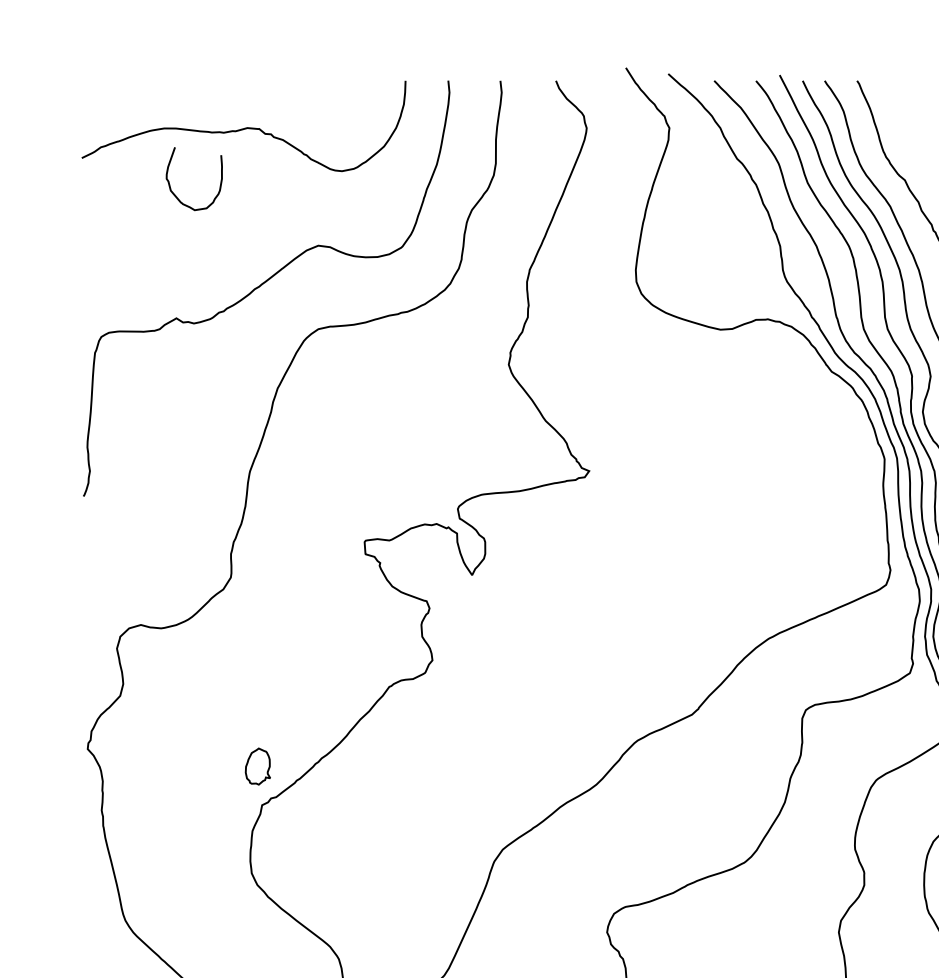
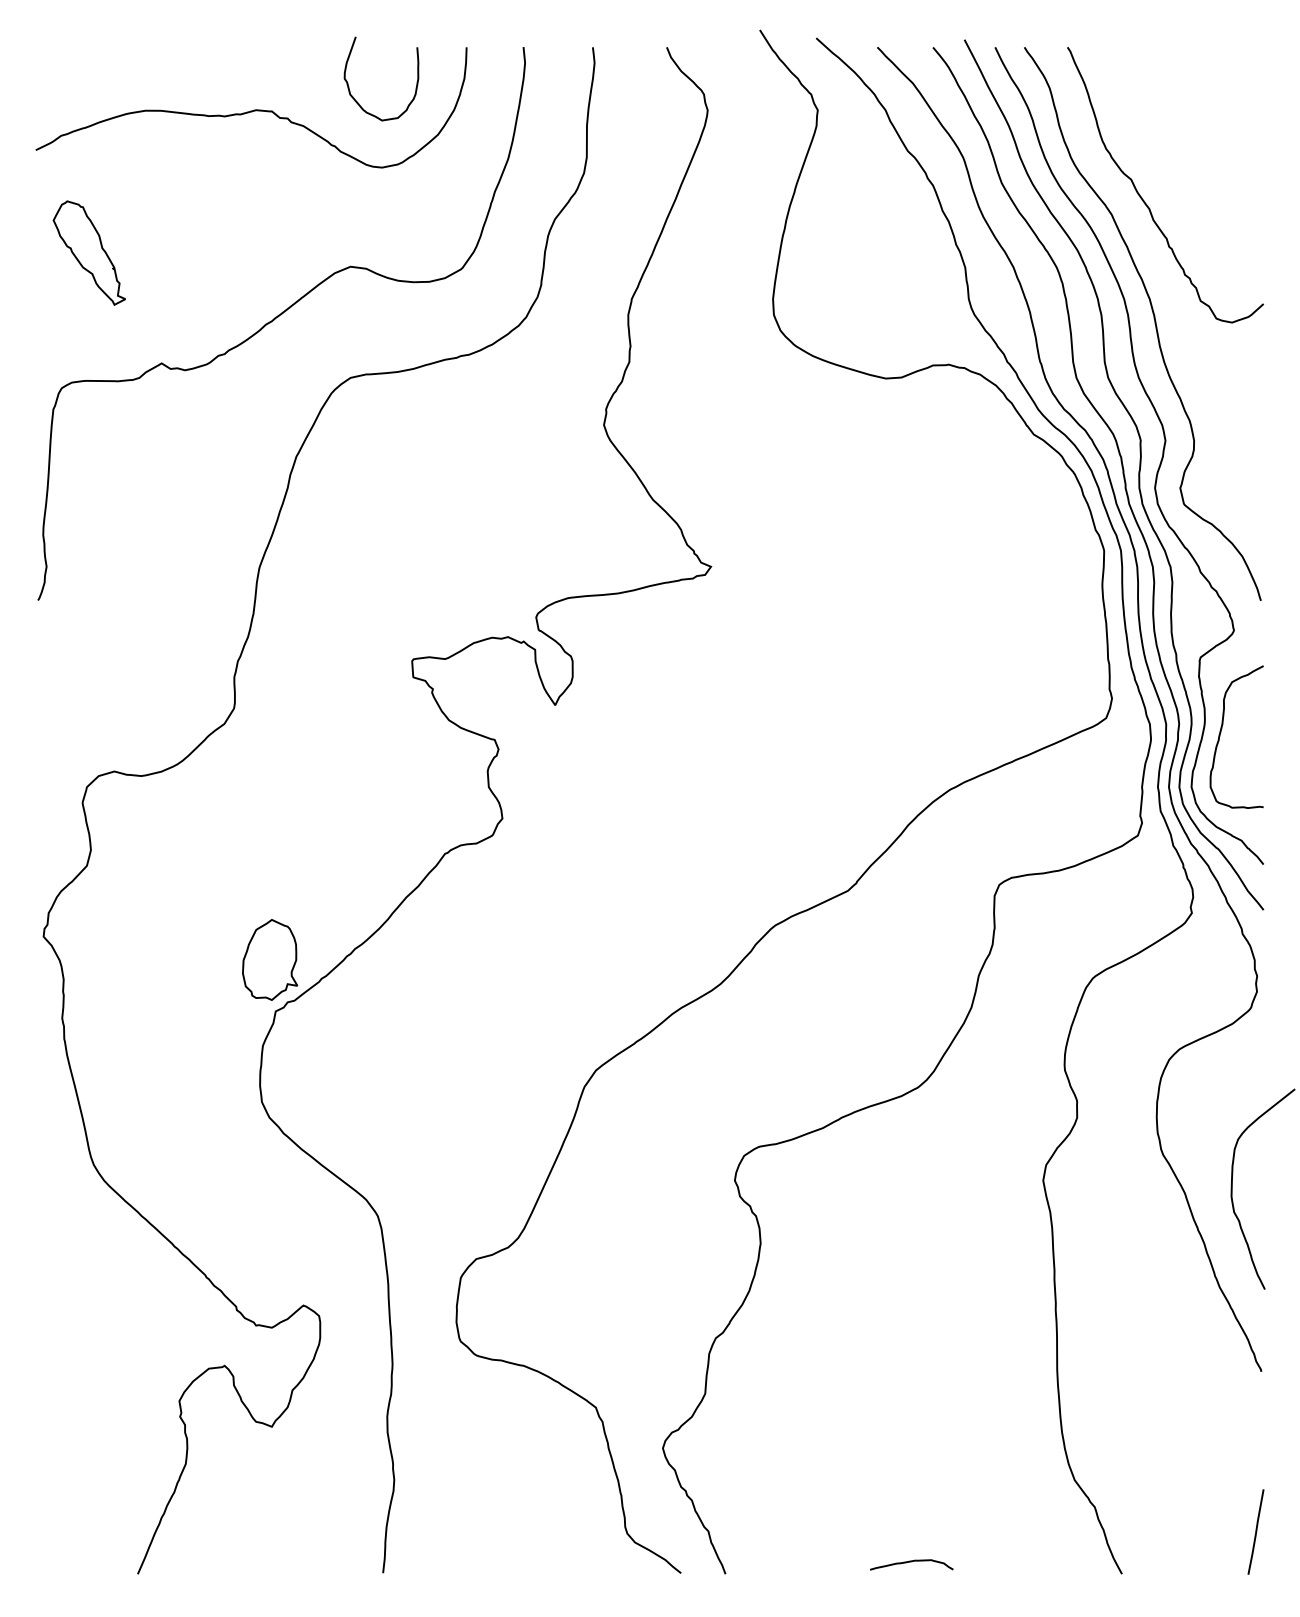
curve: (170, 184) -> (349, 86), moved
part: (121, 234) -> (88, 252), added
part: (258, 766) -> (270, 959), size x1.67

